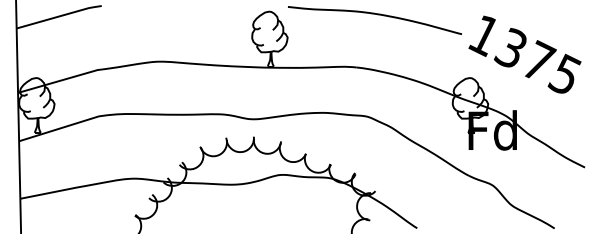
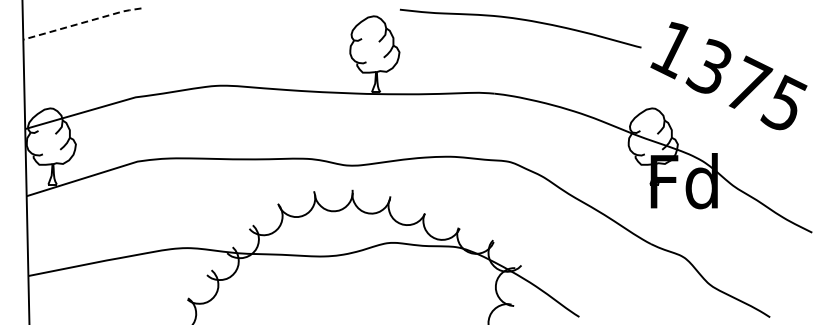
line: (59, 16) -> (82, 22), solid -> dashed

